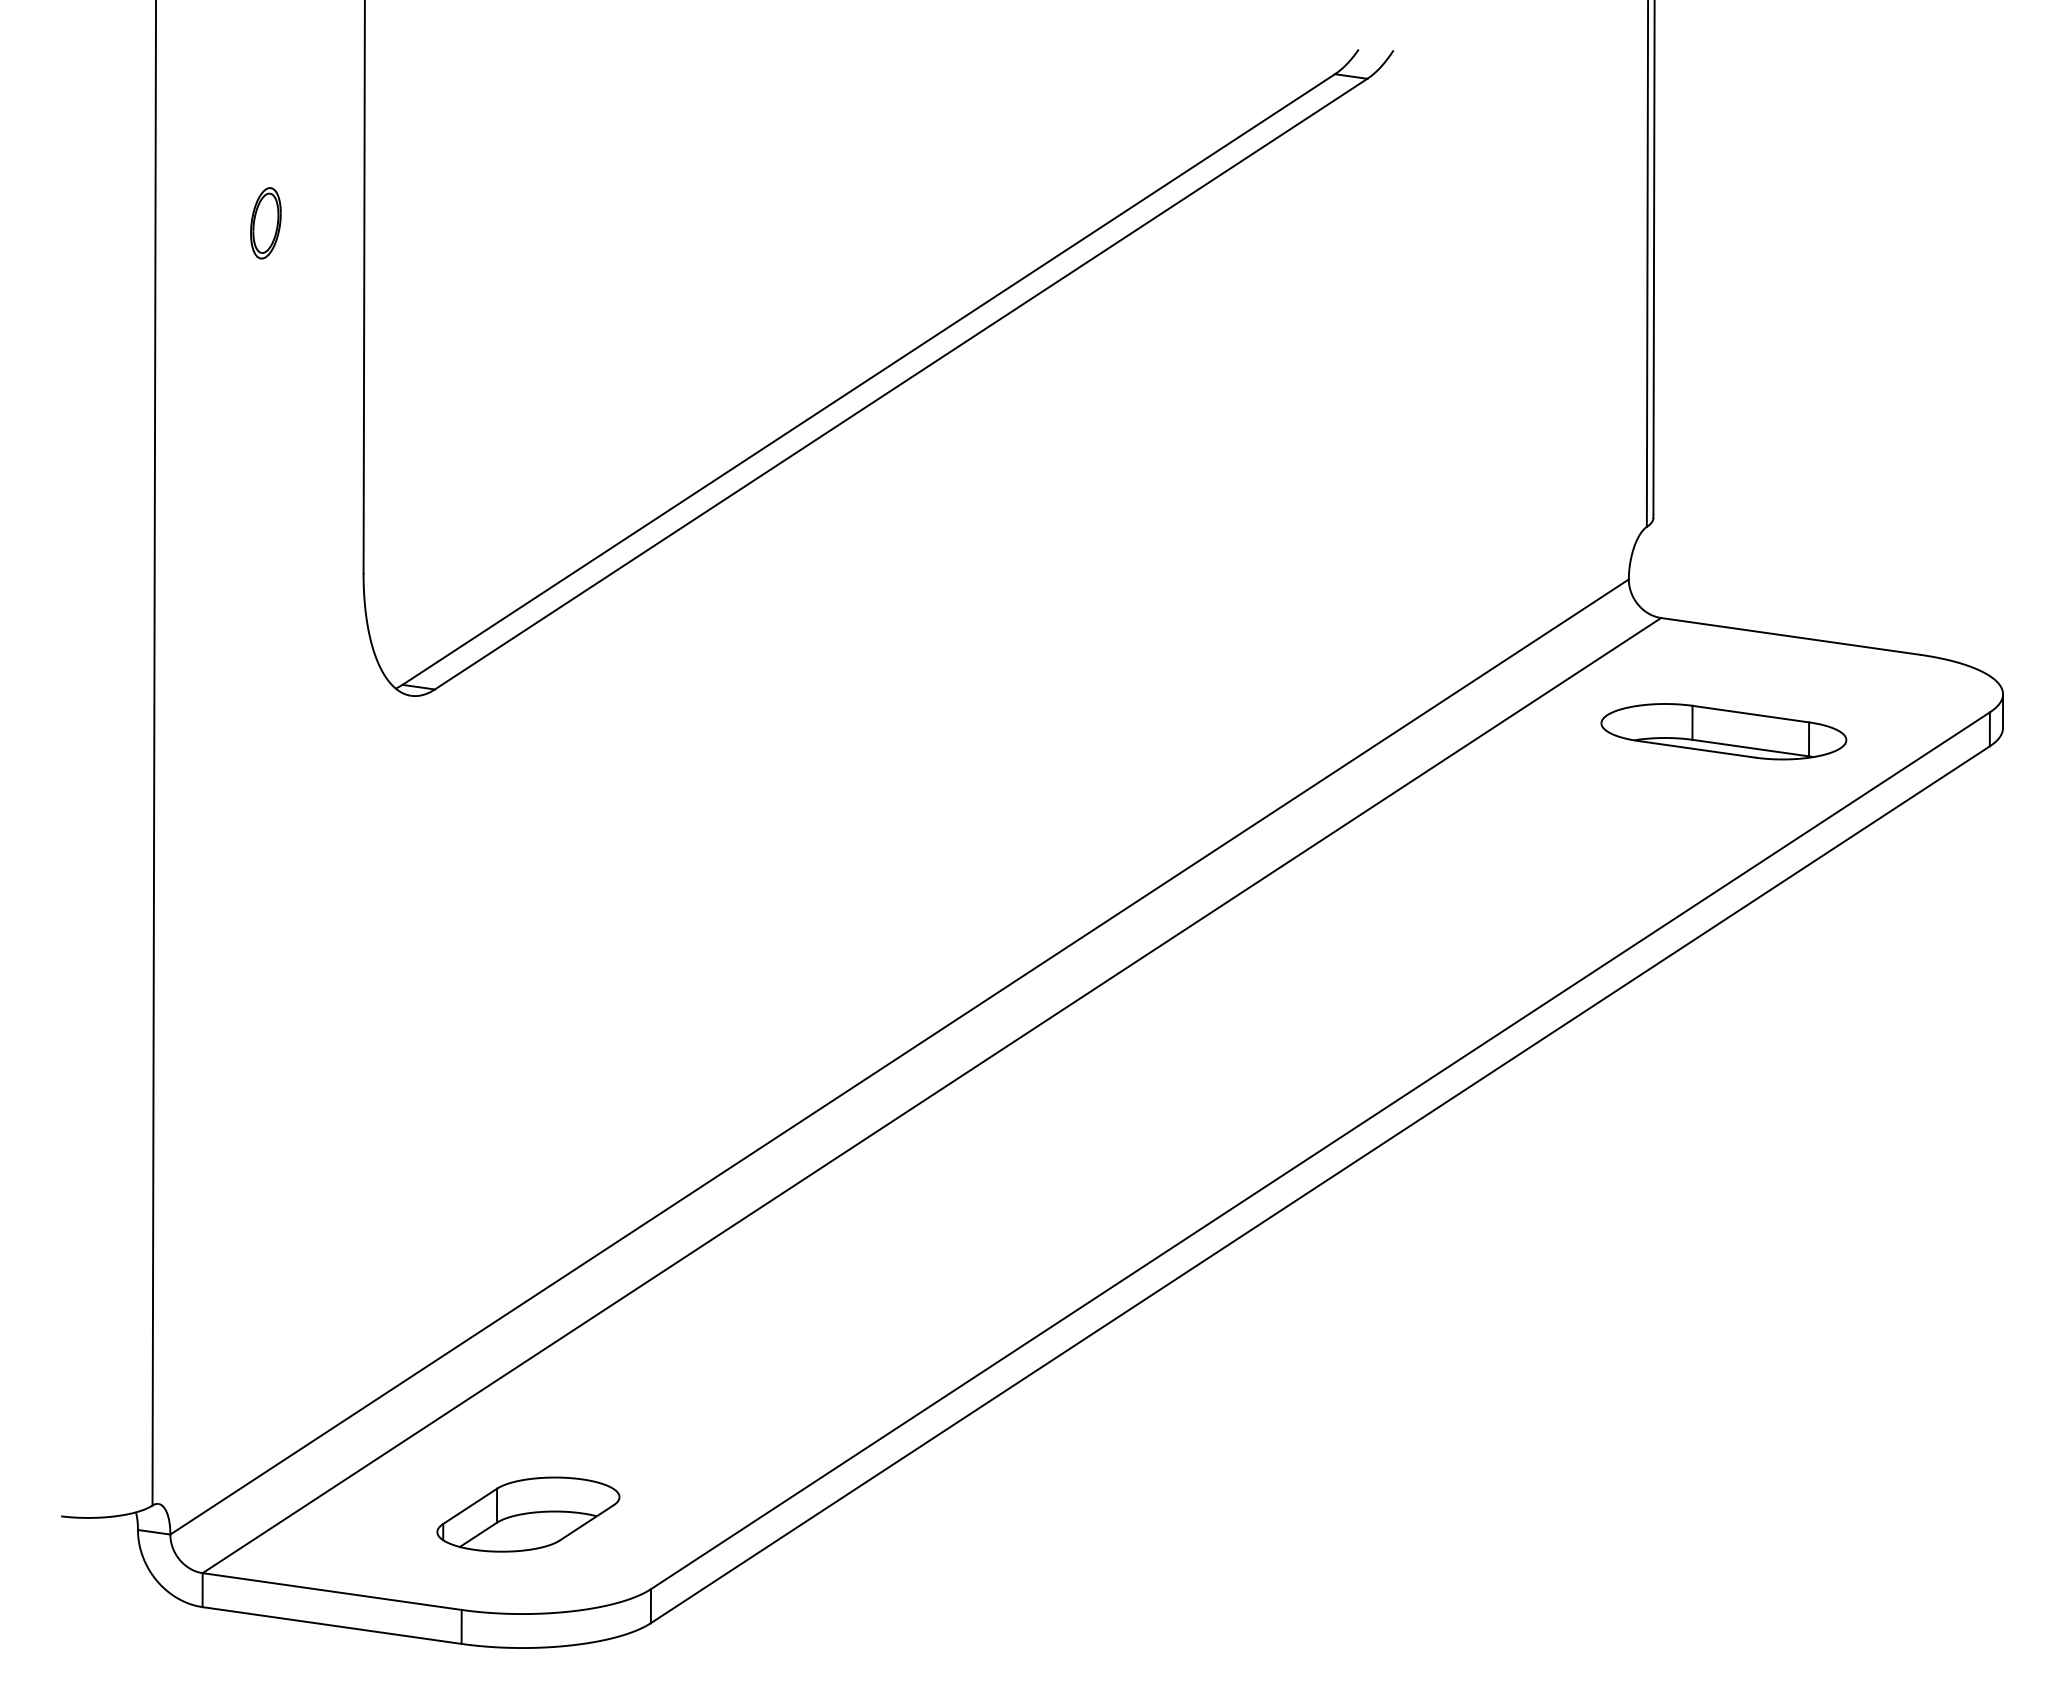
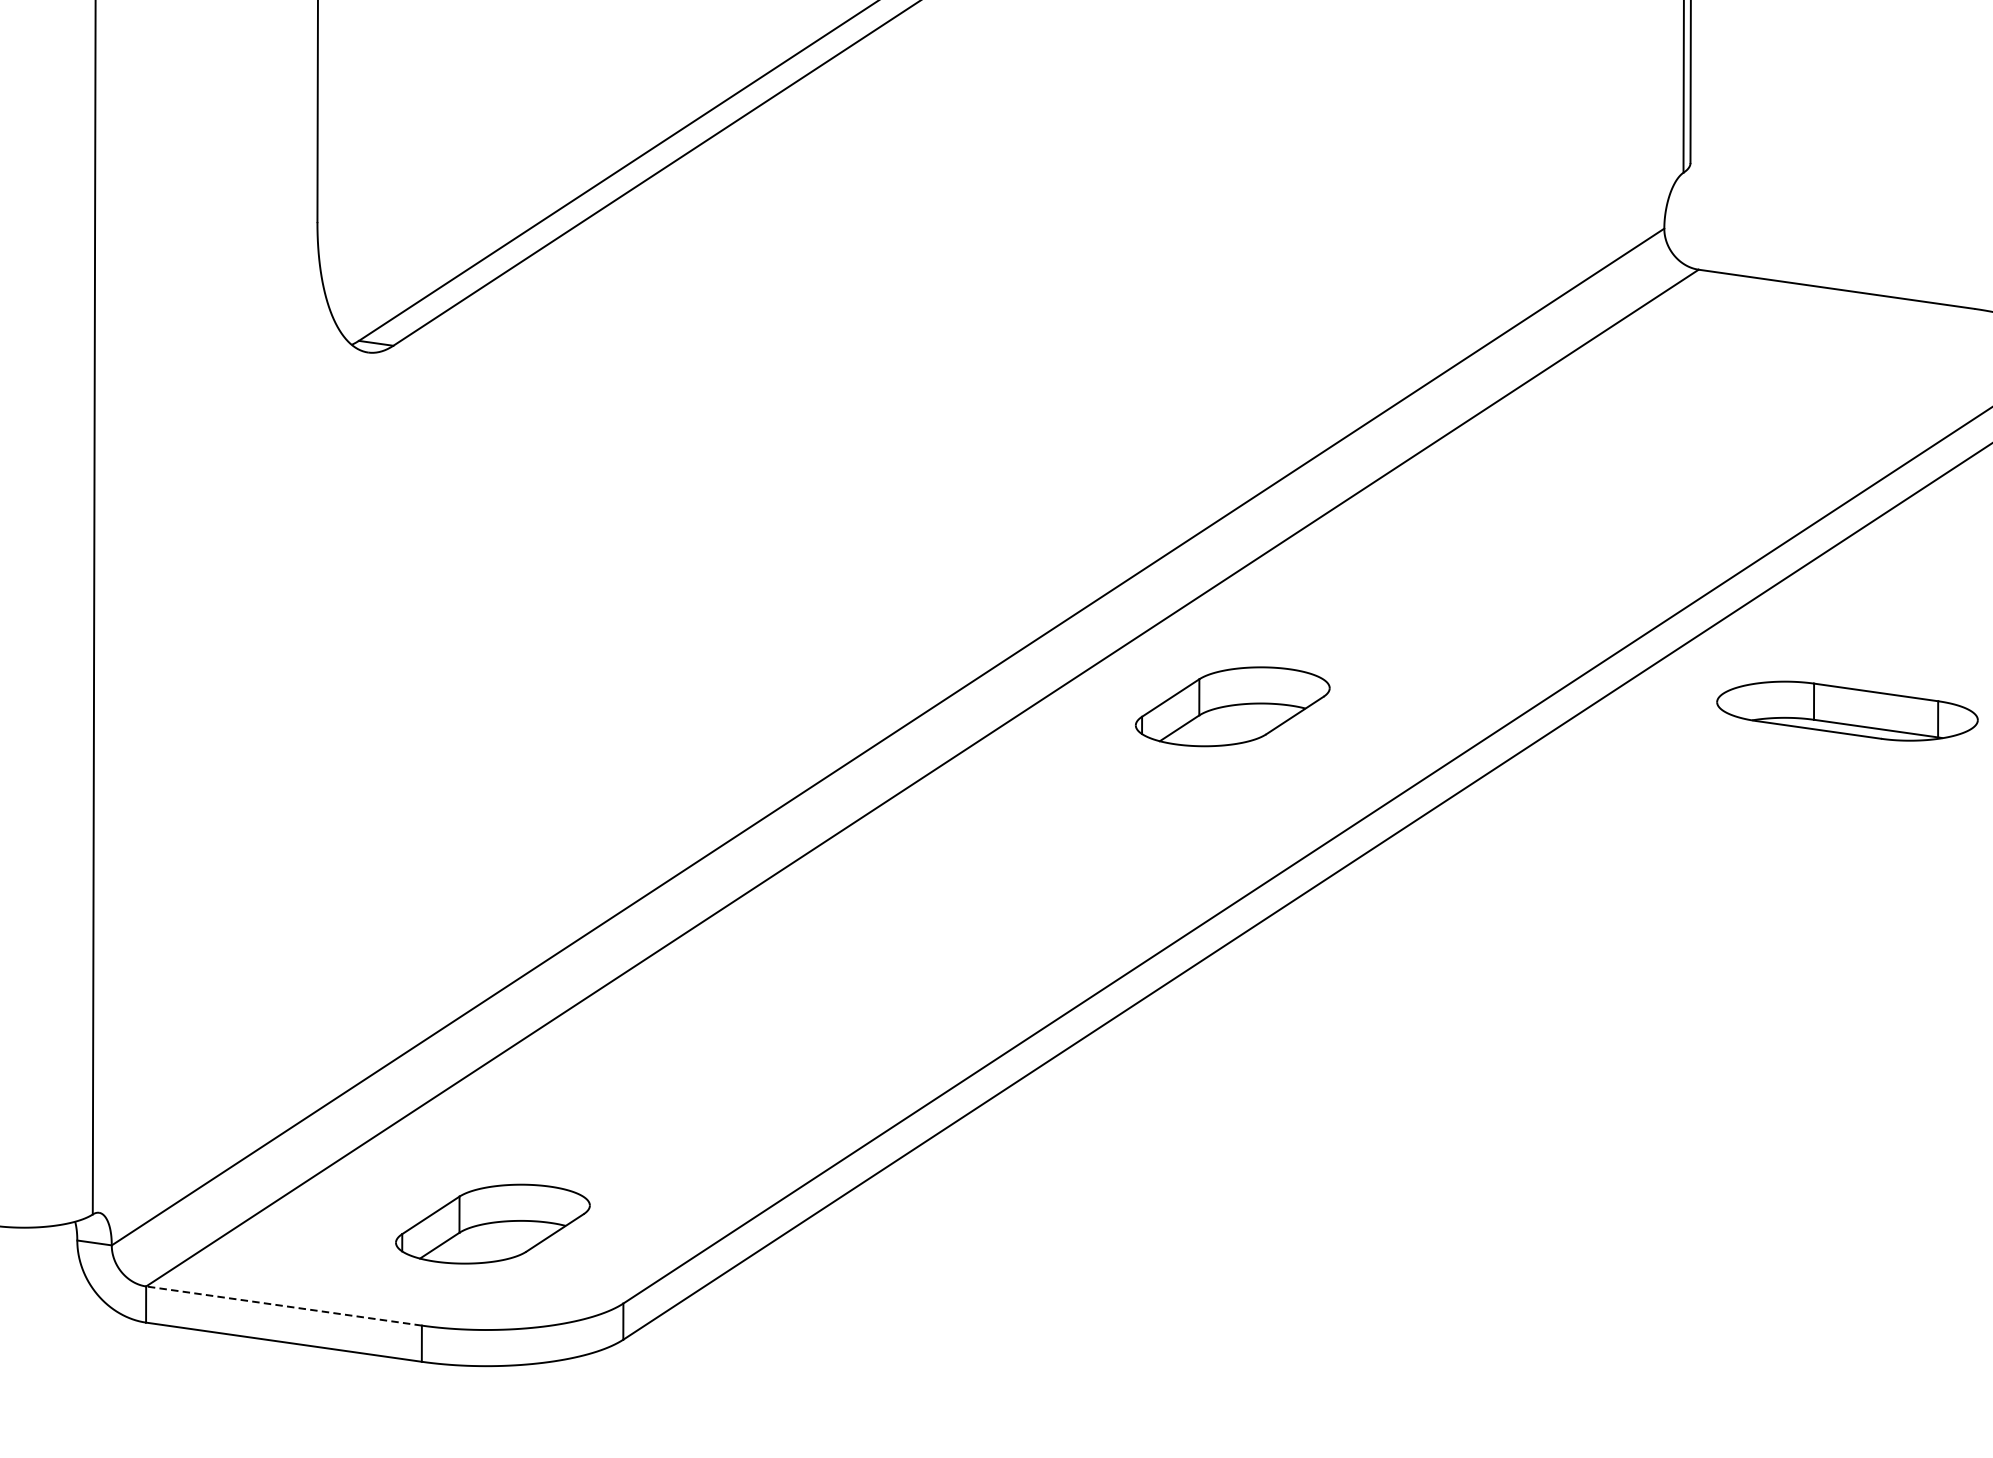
part: (1723, 731) -> (1847, 710), moved
part: (1223, 1028) -> (1232, 706), added
line: (332, 1591) -> (284, 1305), solid -> dashed

